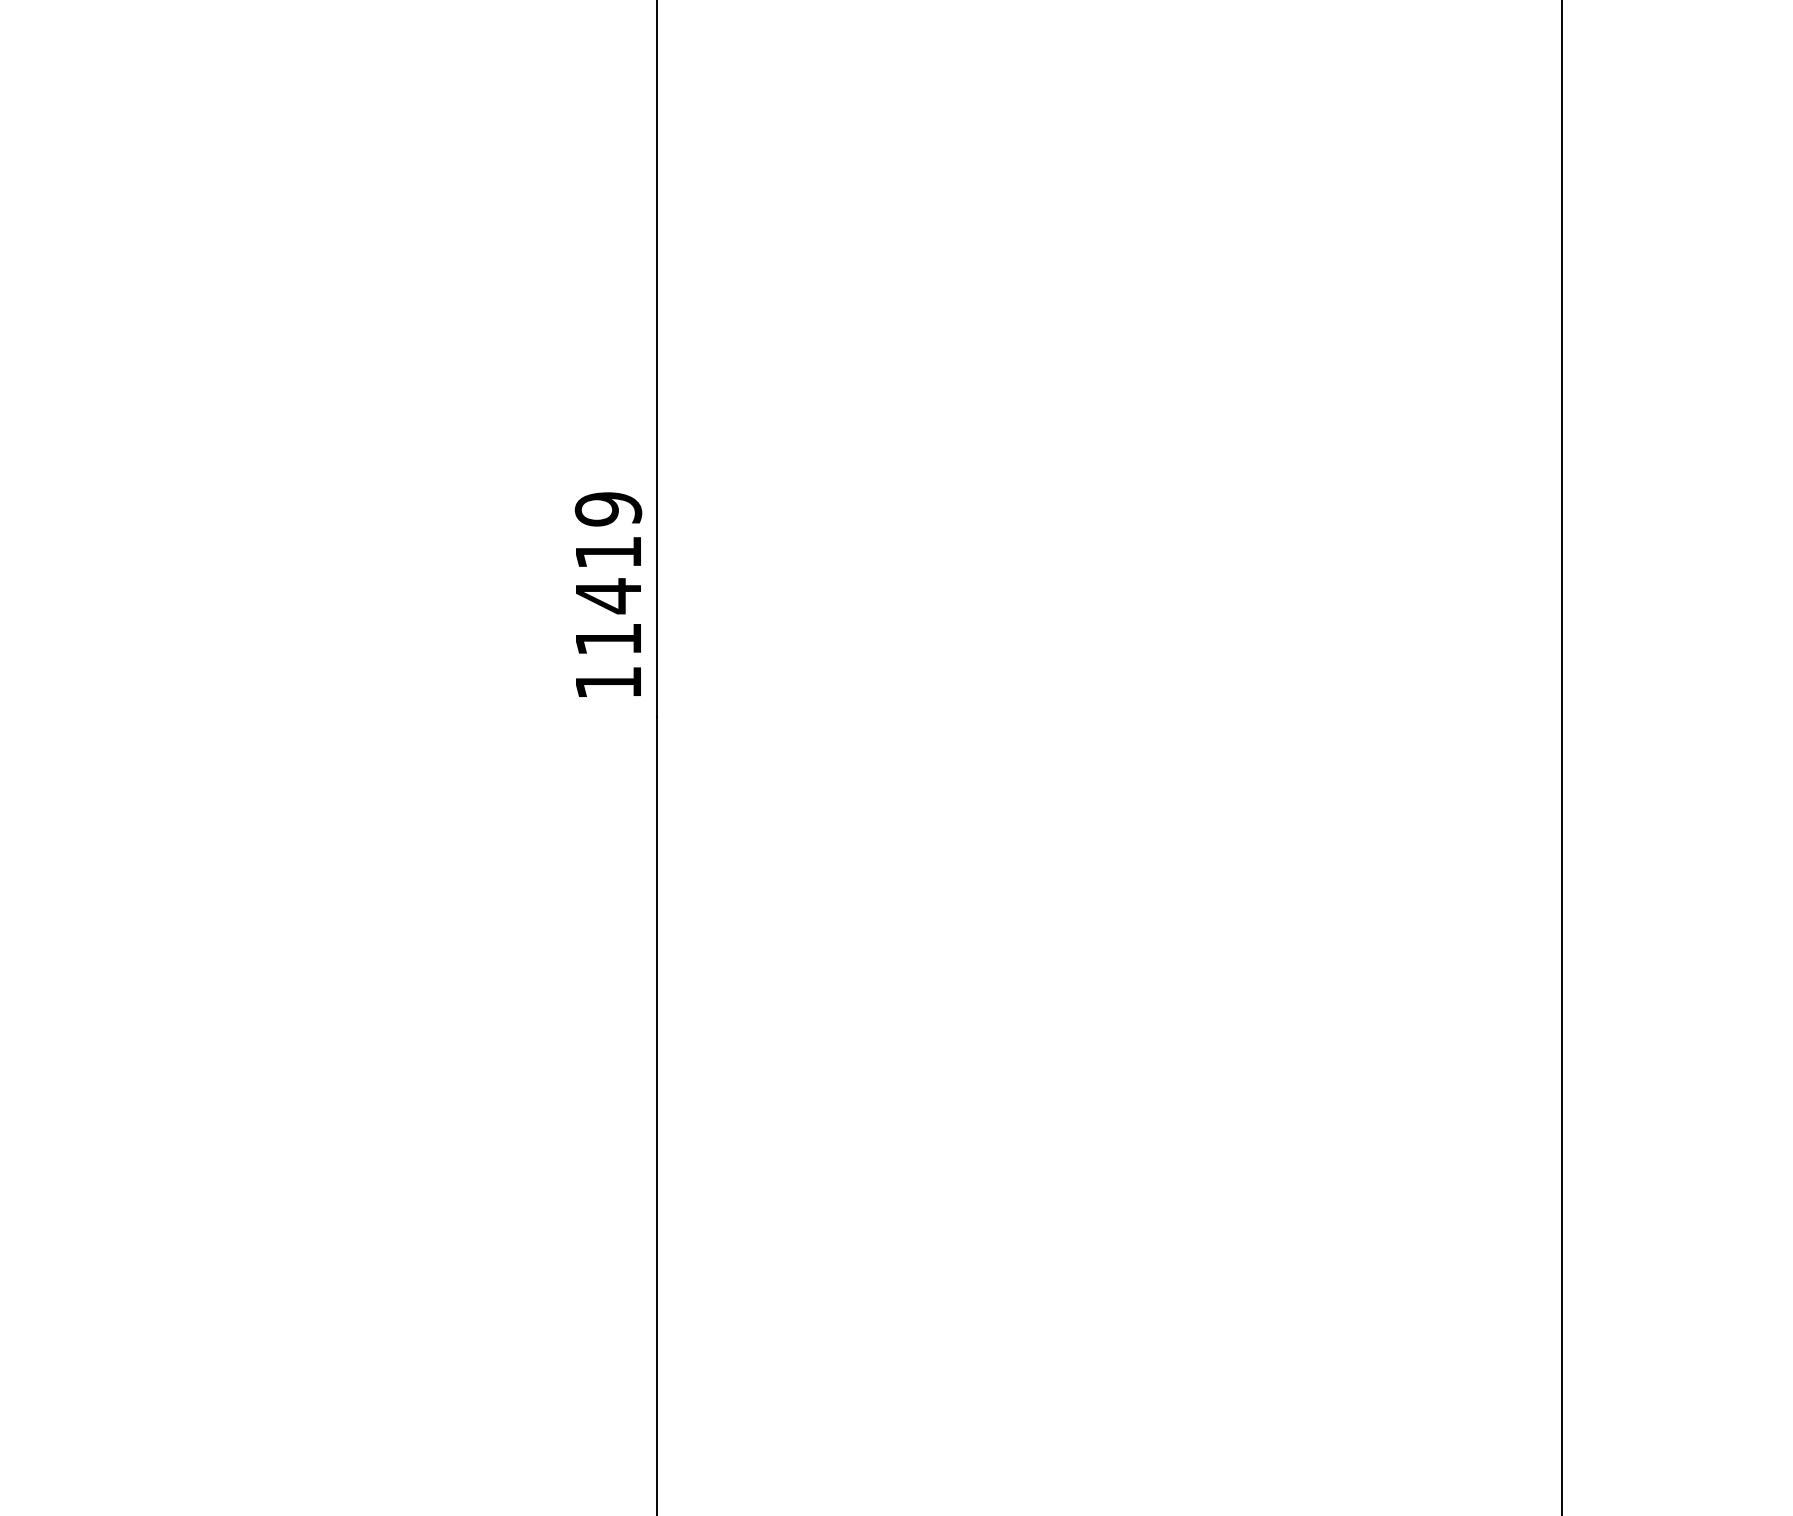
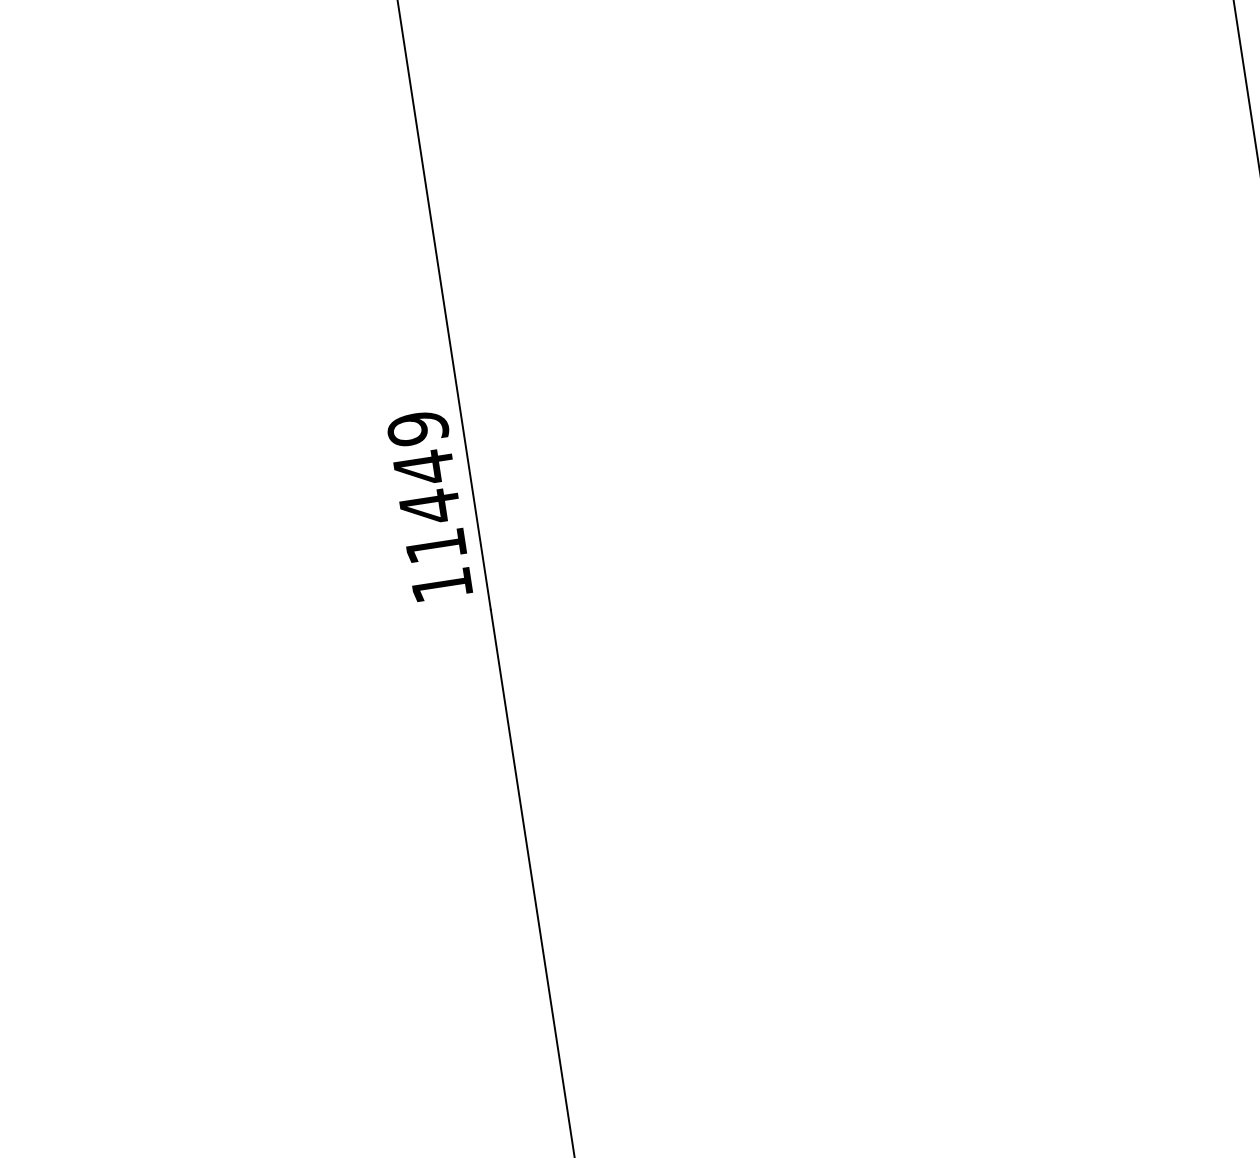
text: (608, 552) -> (423, 467), 11419 -> 11449

